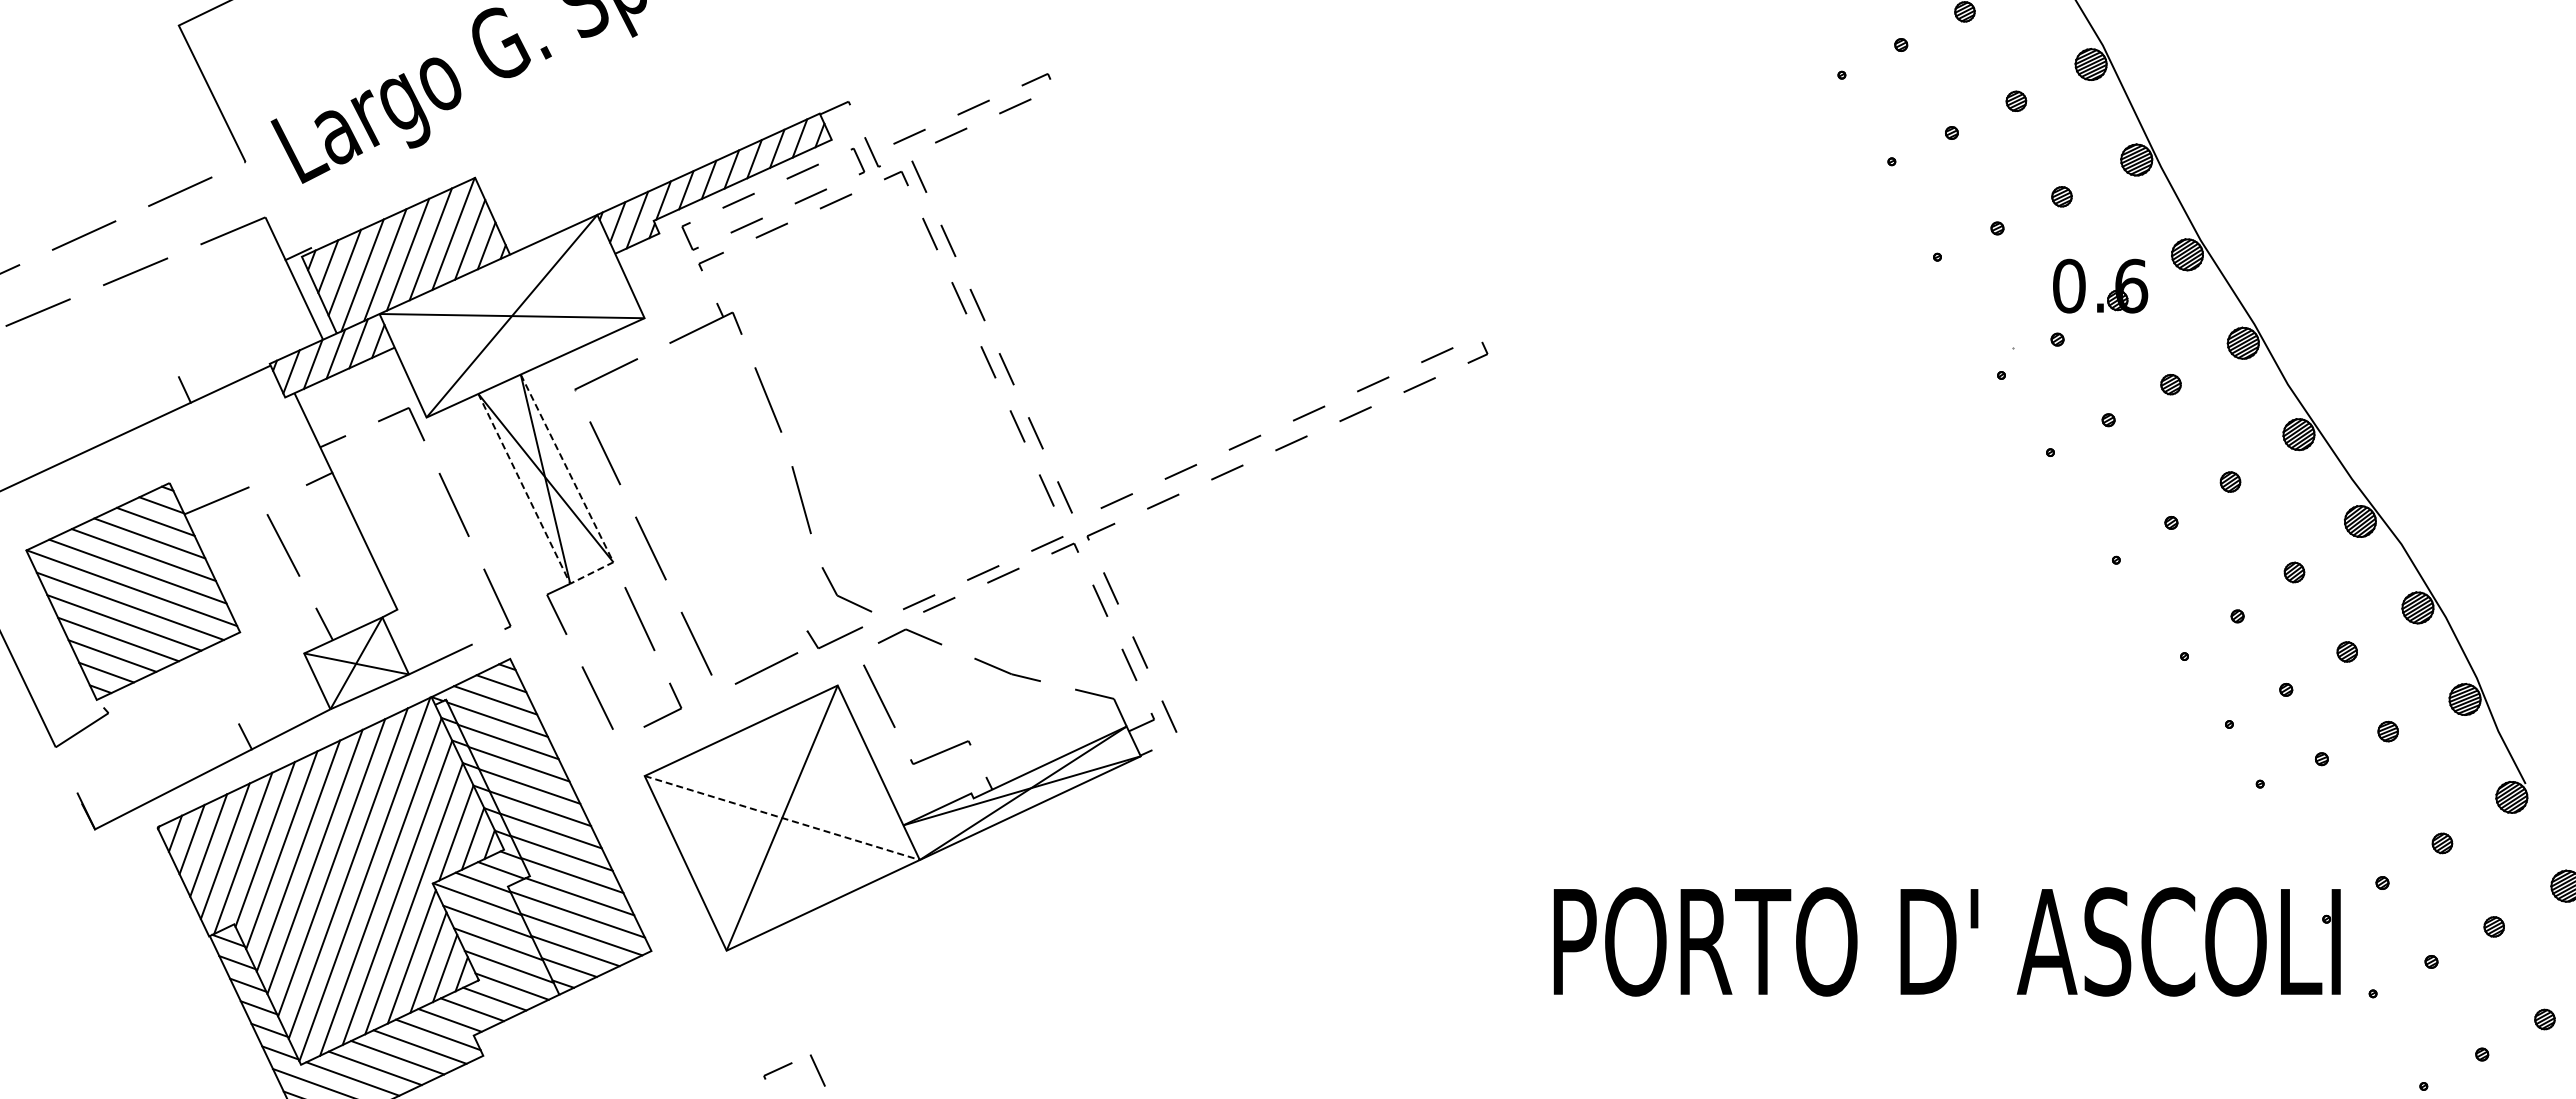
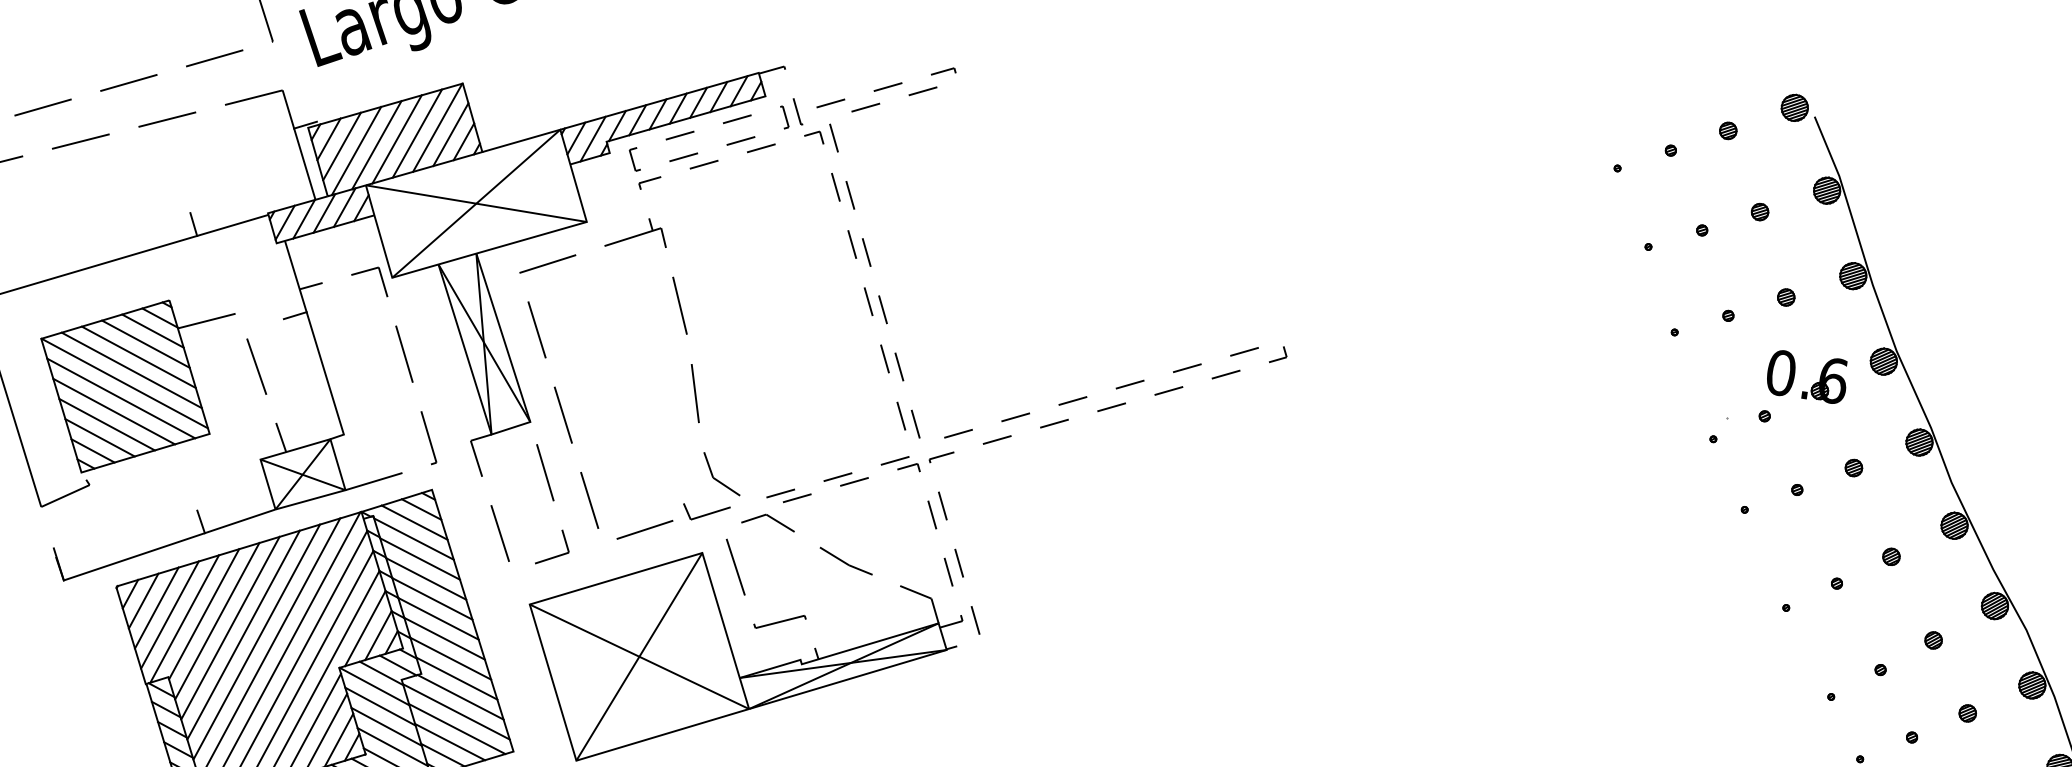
line: (591, 573) -> (510, 428), dashed -> solid
line: (782, 818) -> (639, 657), dashed -> solid

